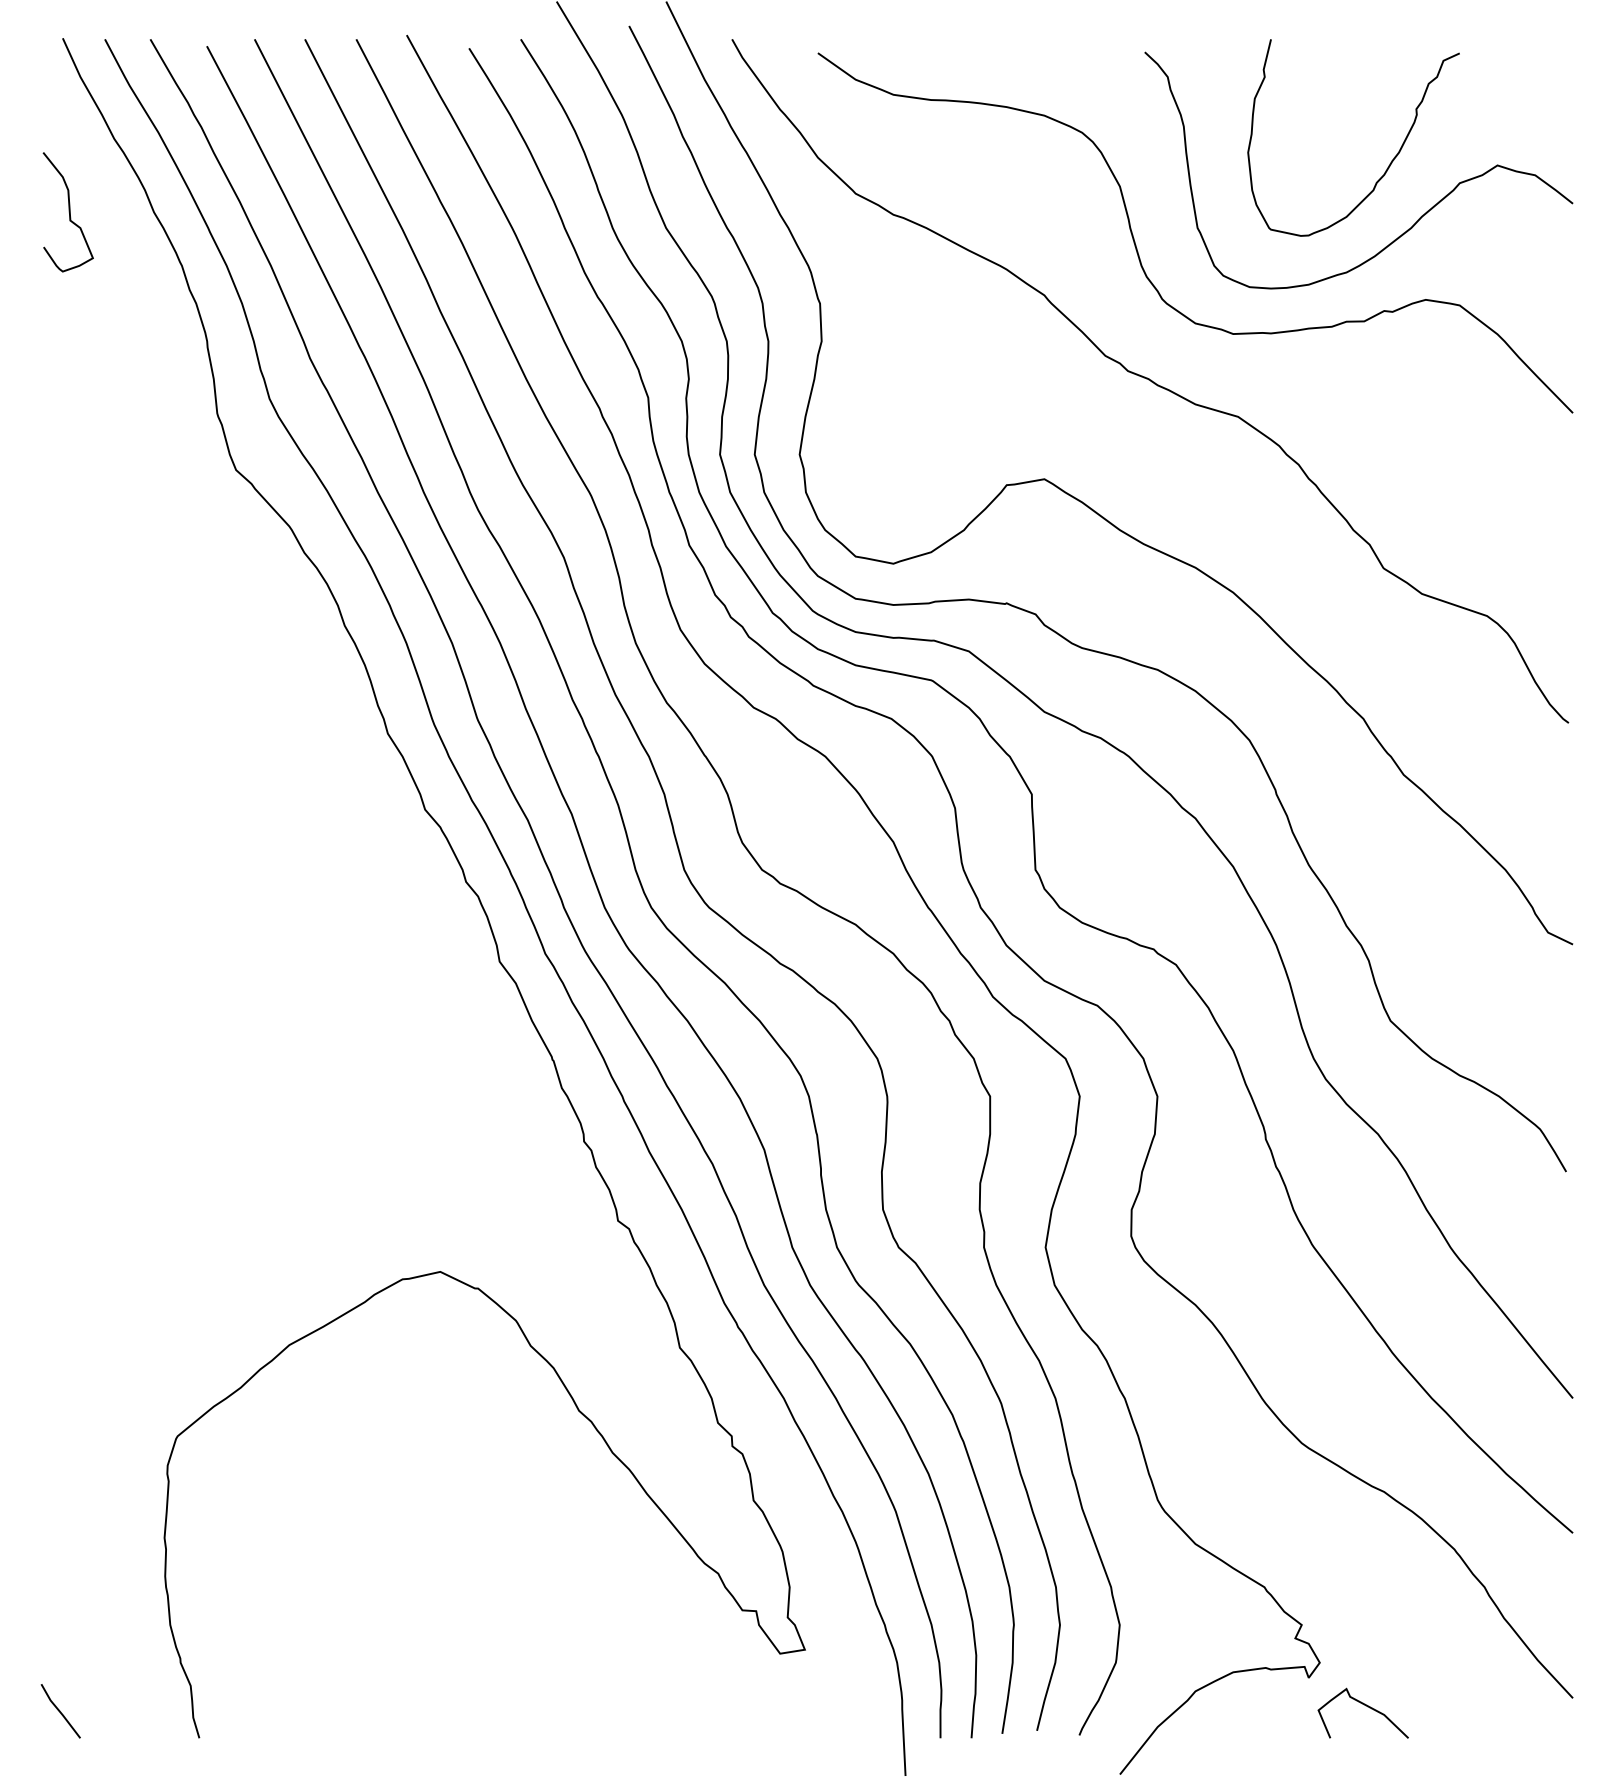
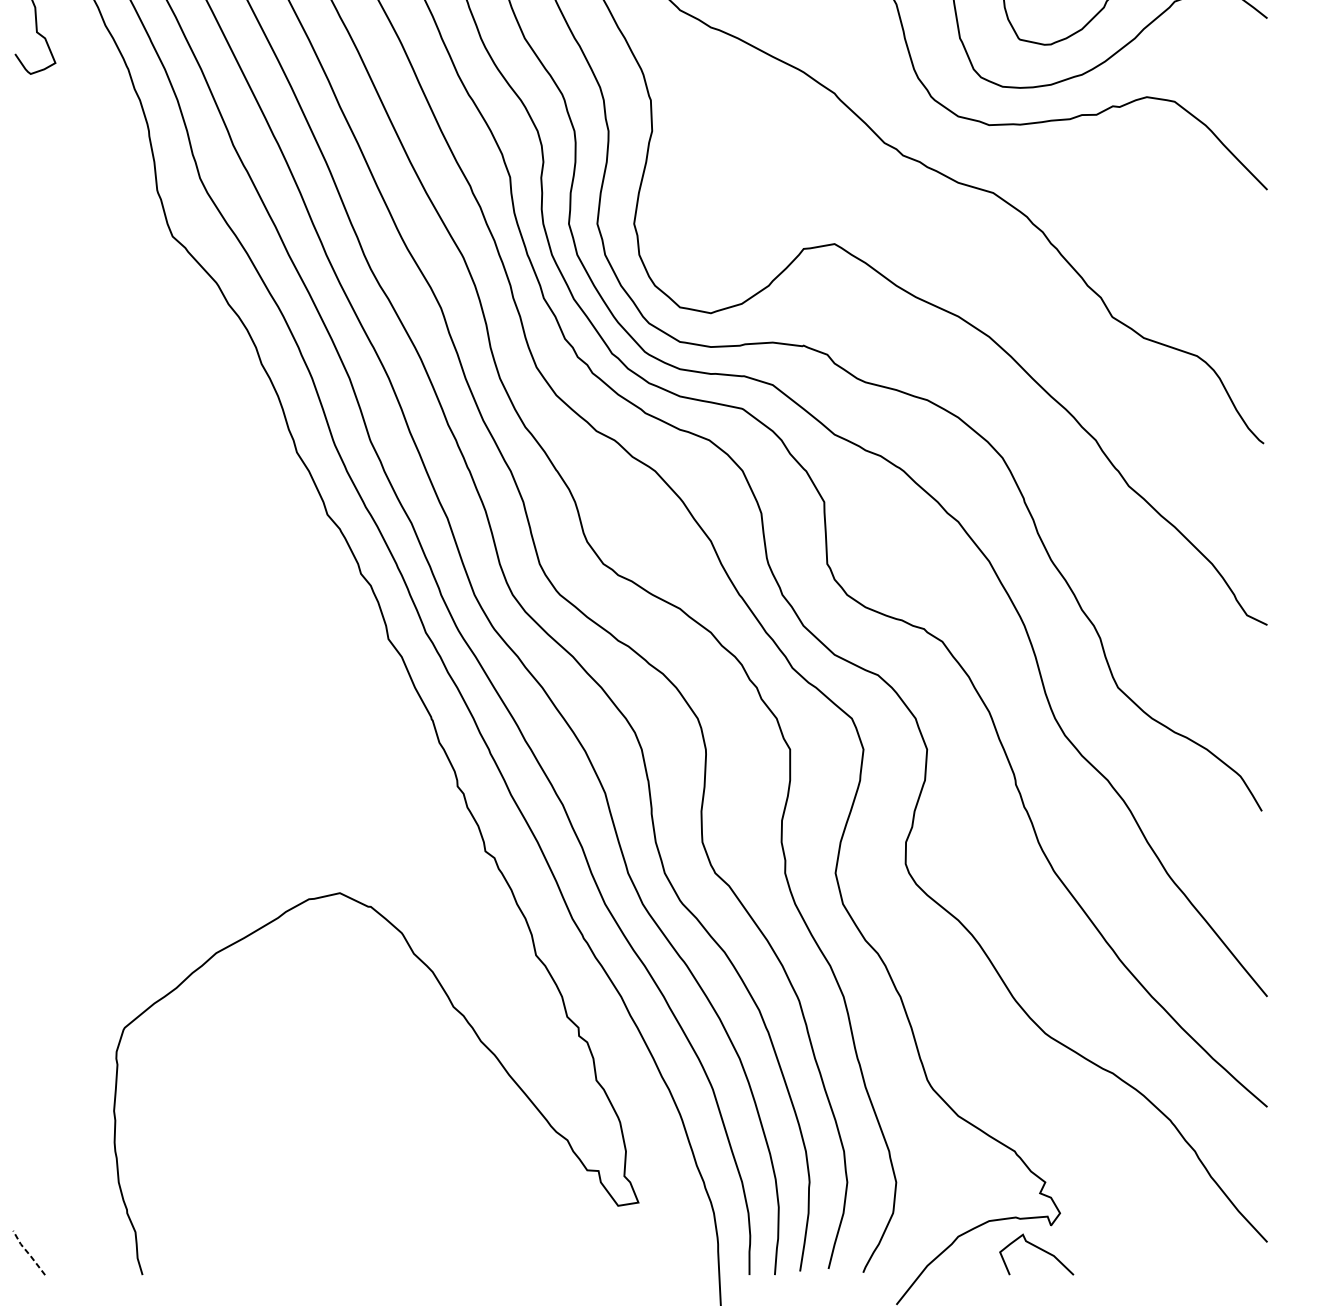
curve: (1367, 1707) -> (1040, 1249), moved
line: (59, 1711) -> (28, 1253), solid -> dashed

